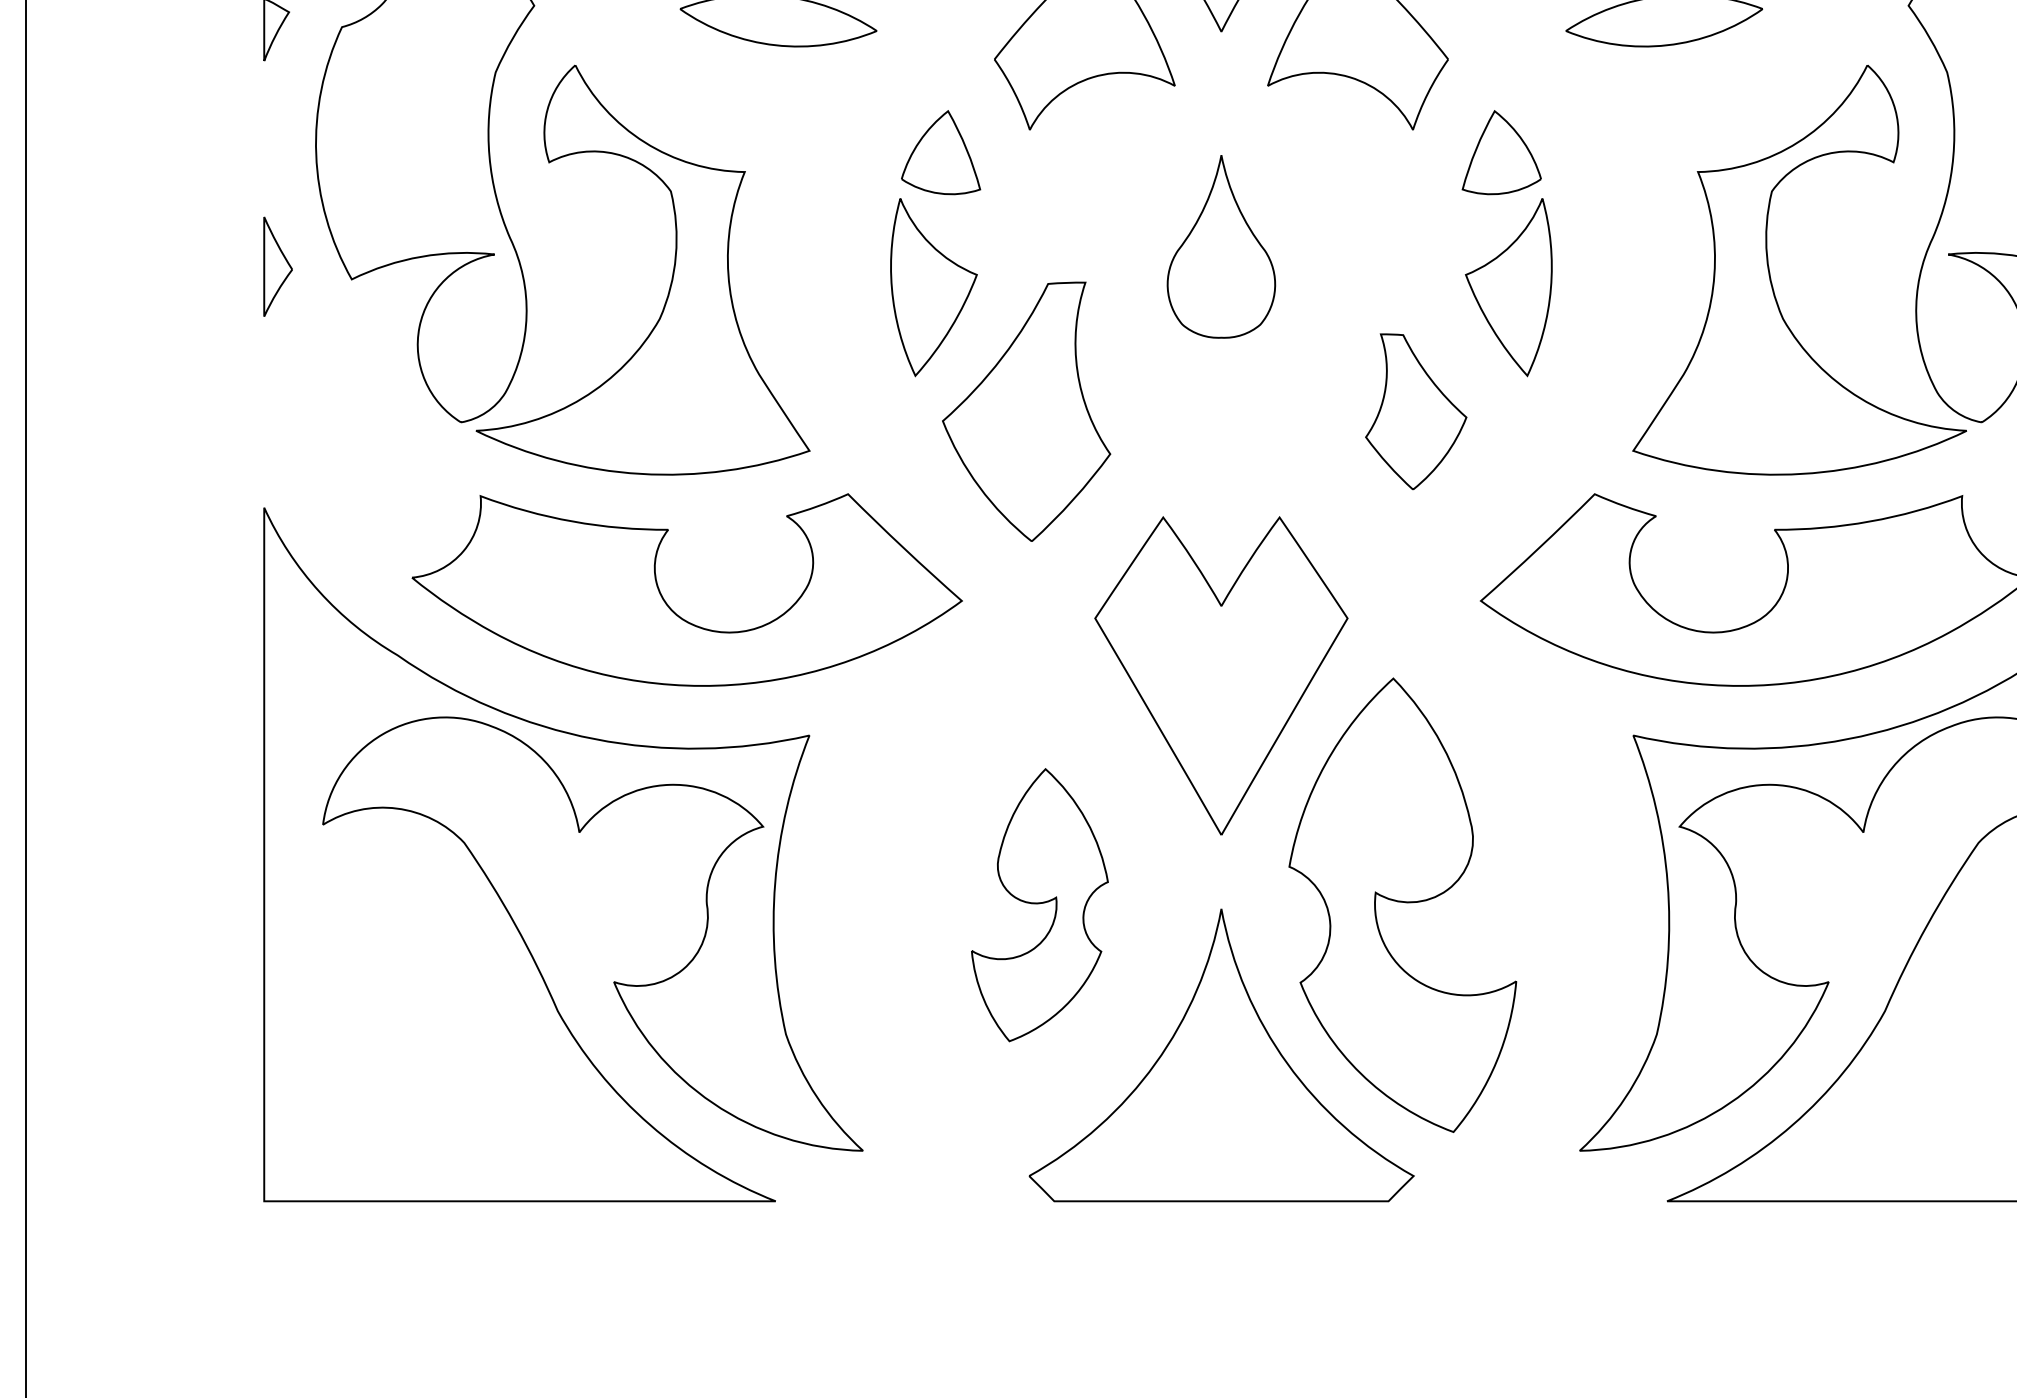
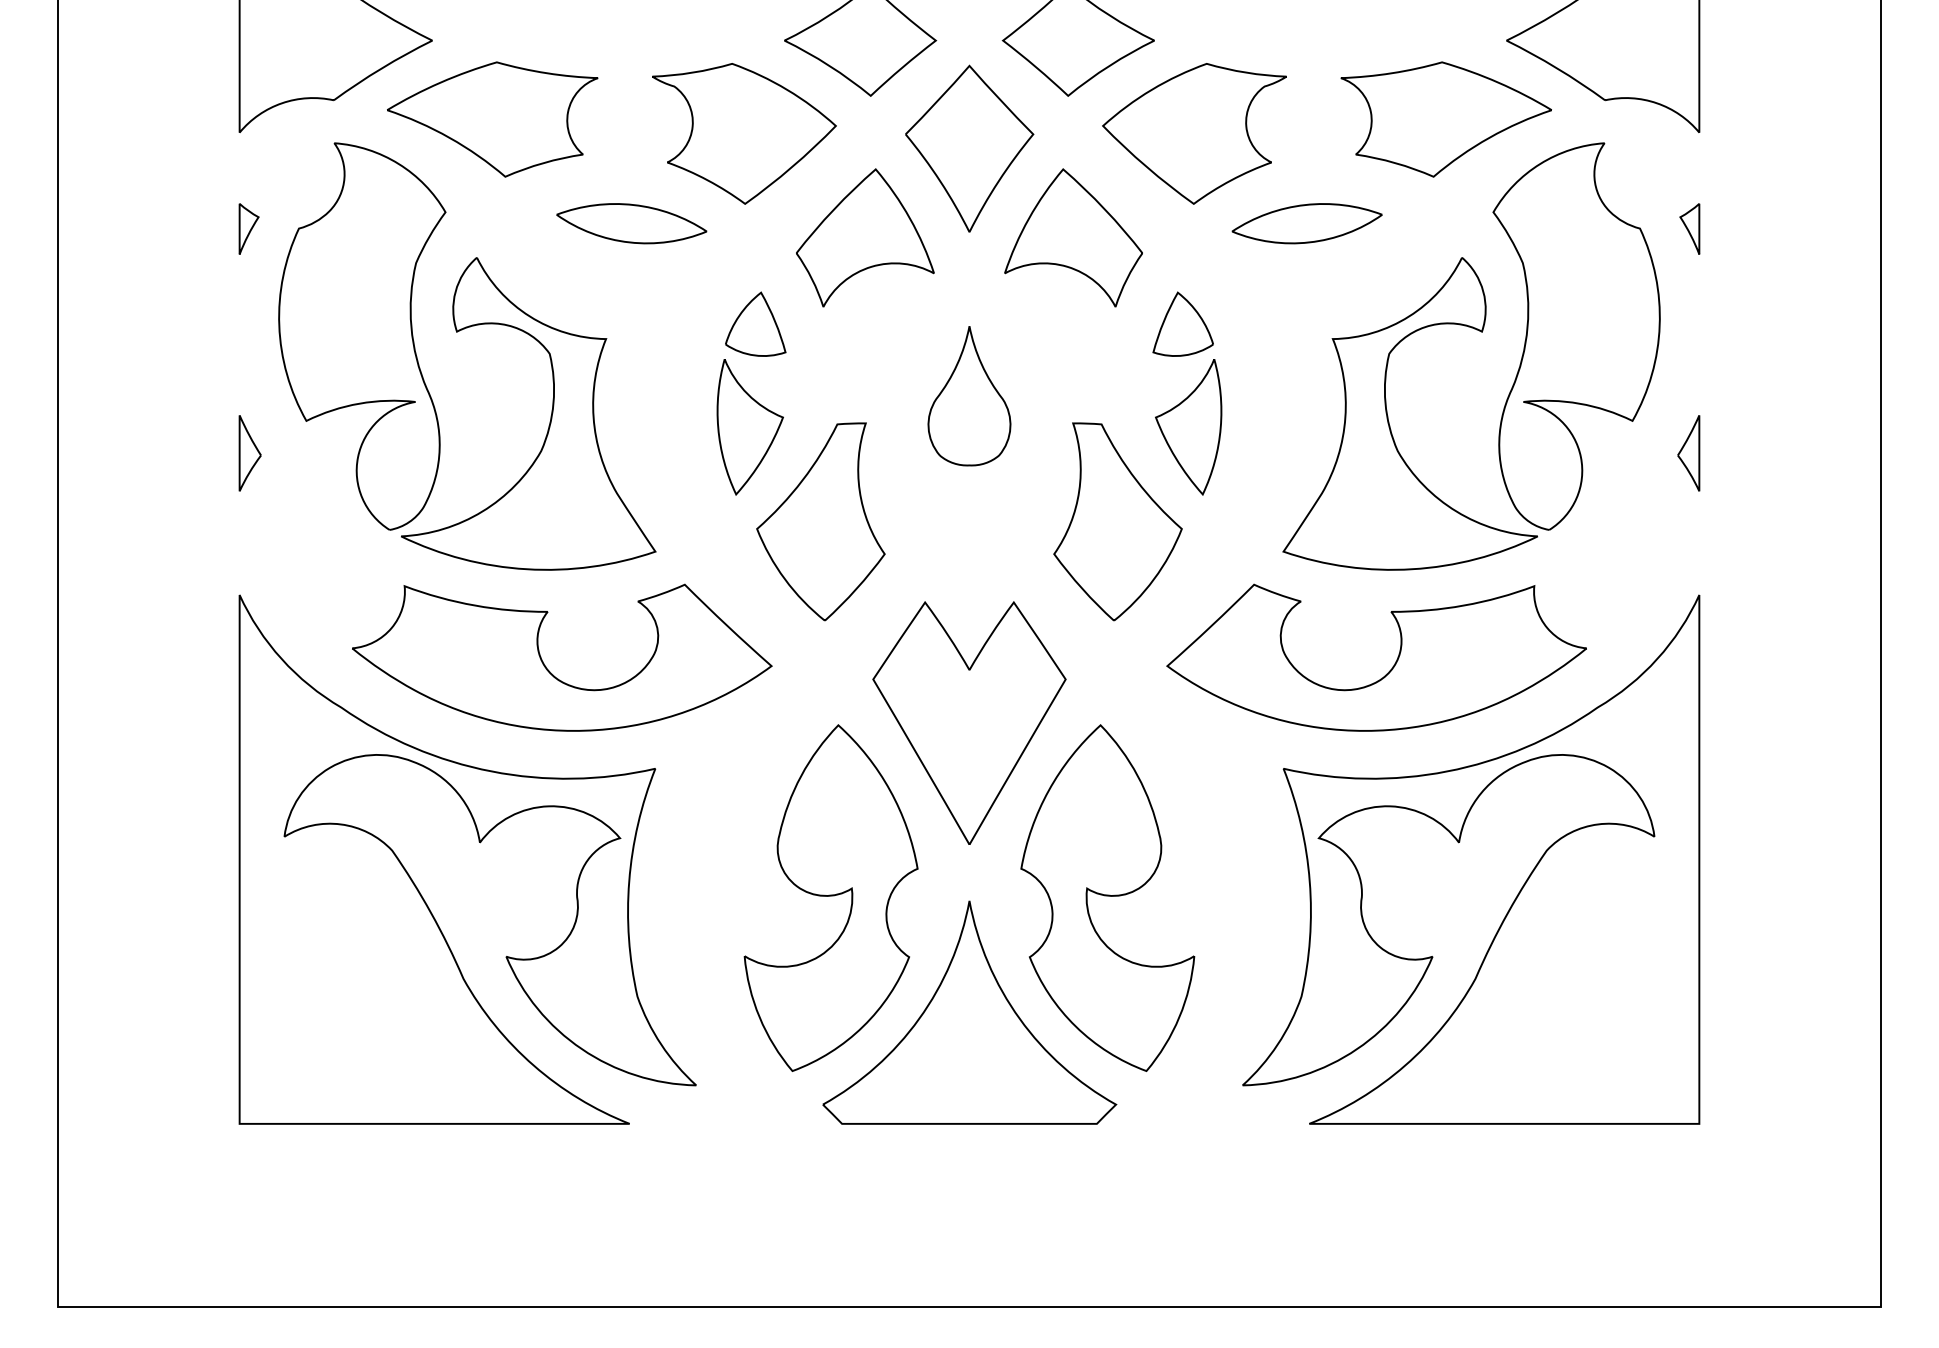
part: (277, 267) -> (249, 453), moved
part: (1415, 411) -> (1117, 521), size x1.67
part: (1039, 904) -> (830, 897), size x1.67

